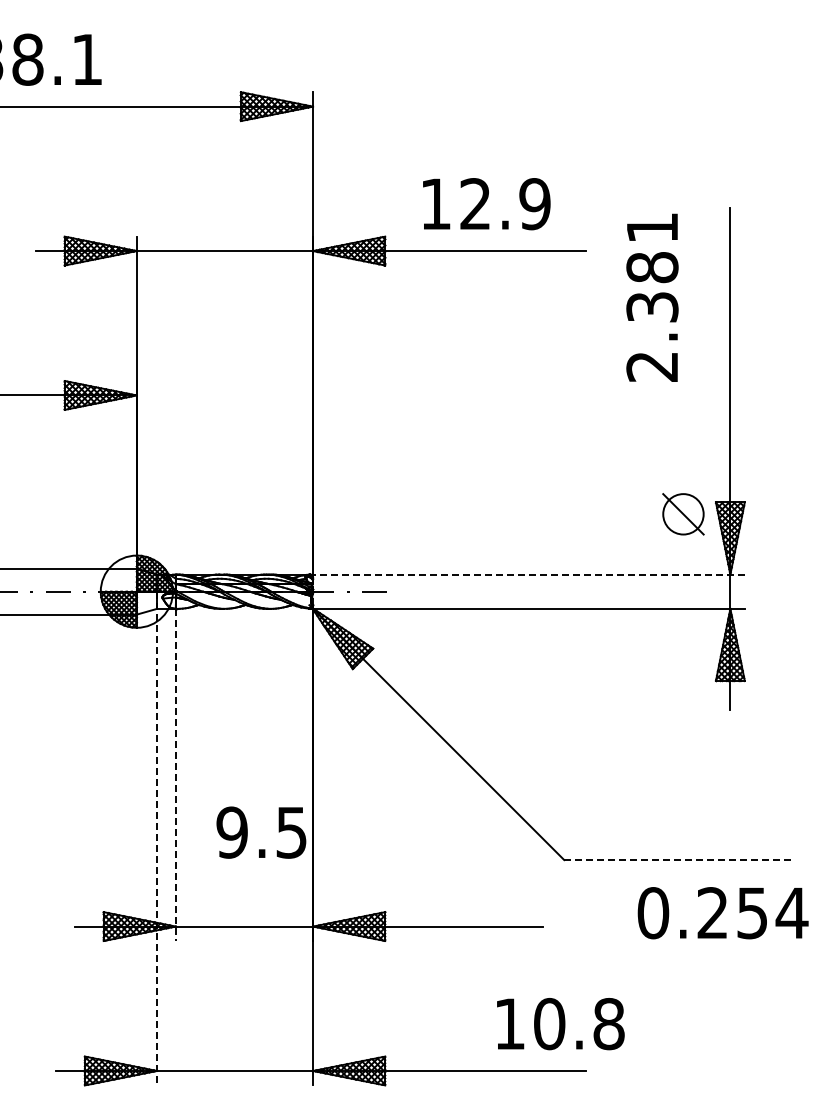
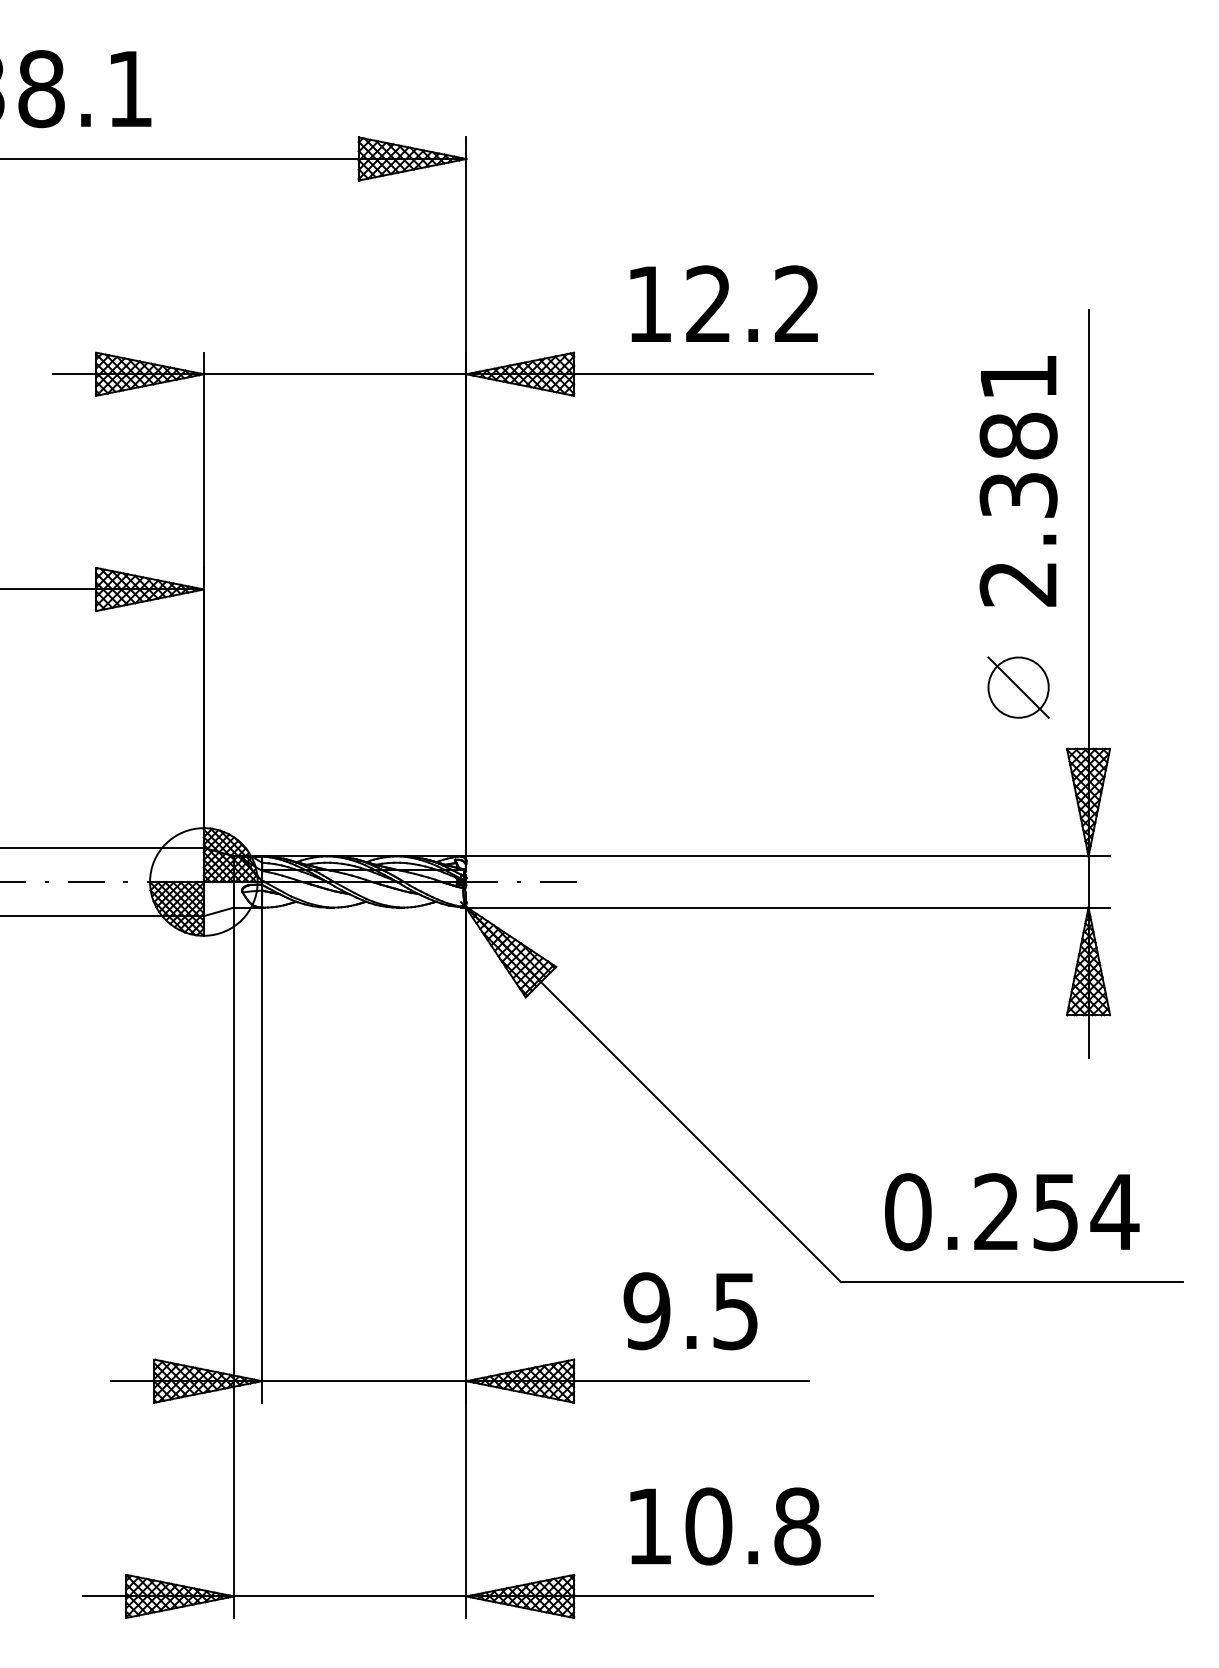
text: (534, 204) -> (796, 304), 12.9 -> 12.2
text: (652, 297) -> (1018, 480), moved
part: (683, 514) -> (1018, 687), moved
line: (527, 574) -> (786, 856), dashed -> solid
line: (175, 775) -> (261, 1155), dashed -> solid
text: (261, 832) -> (690, 1310), moved
line: (157, 838) -> (234, 1249), dashed -> solid
line: (678, 860) -> (1011, 1282), dashed -> solid
text: (722, 913) -> (1011, 1212), moved
text: (560, 1024) -> (725, 1527), moved

